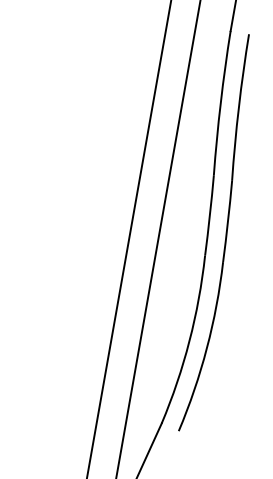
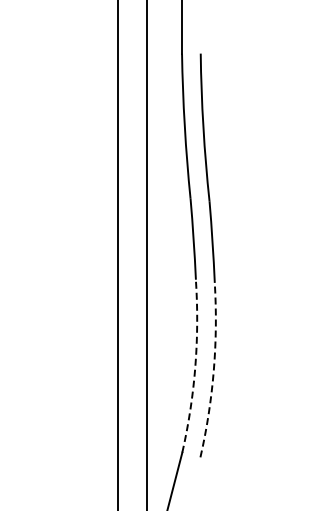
arc: (189, 340) -> (195, 366), solid -> dashed
arc: (206, 348) -> (213, 370), solid -> dashed

